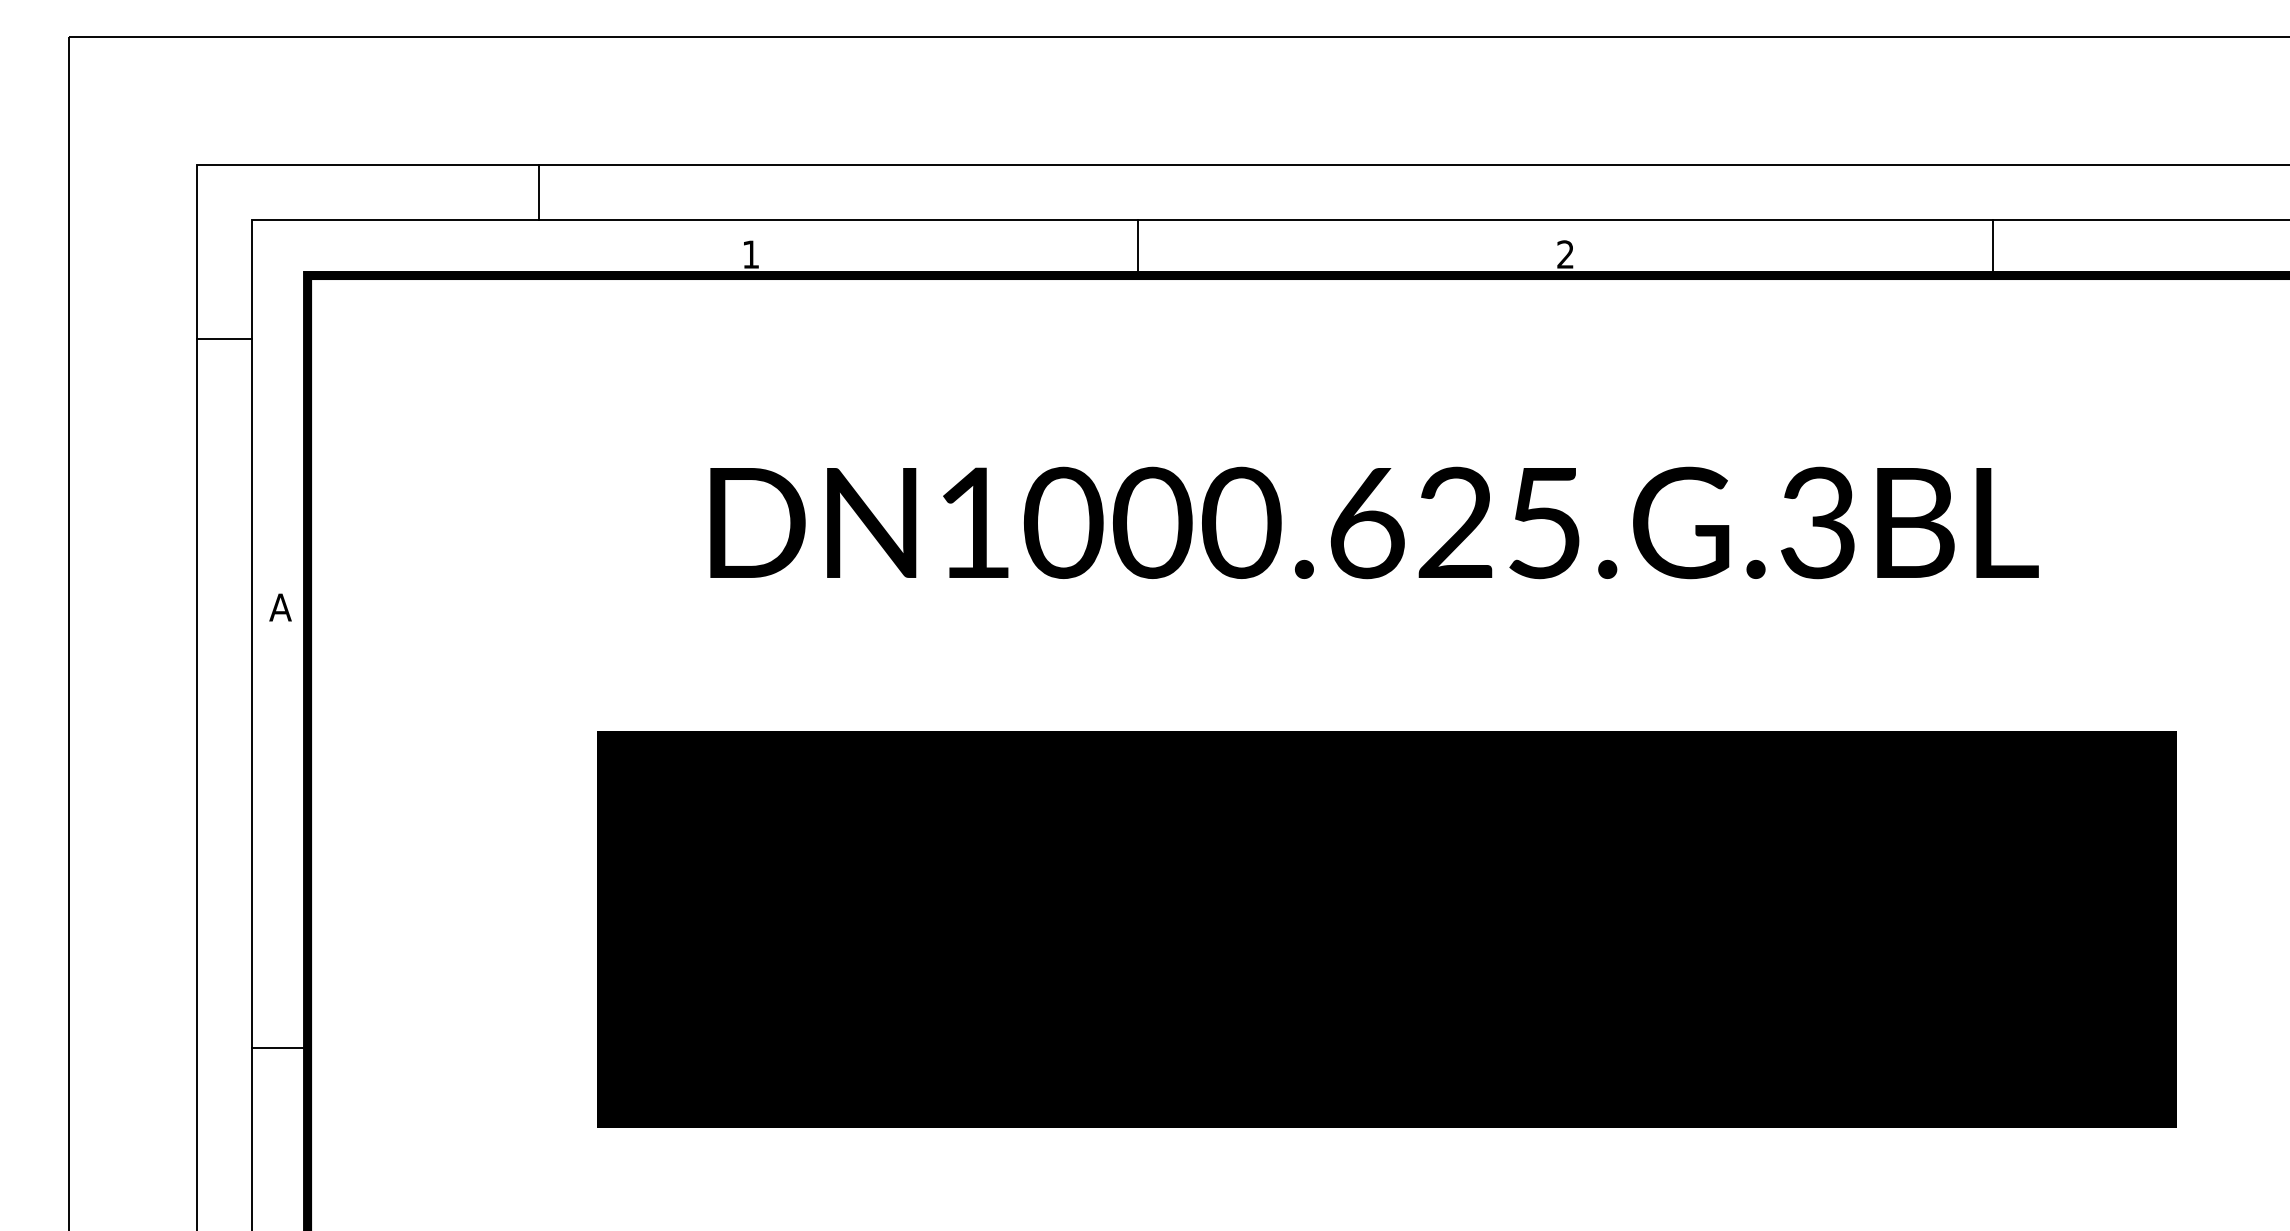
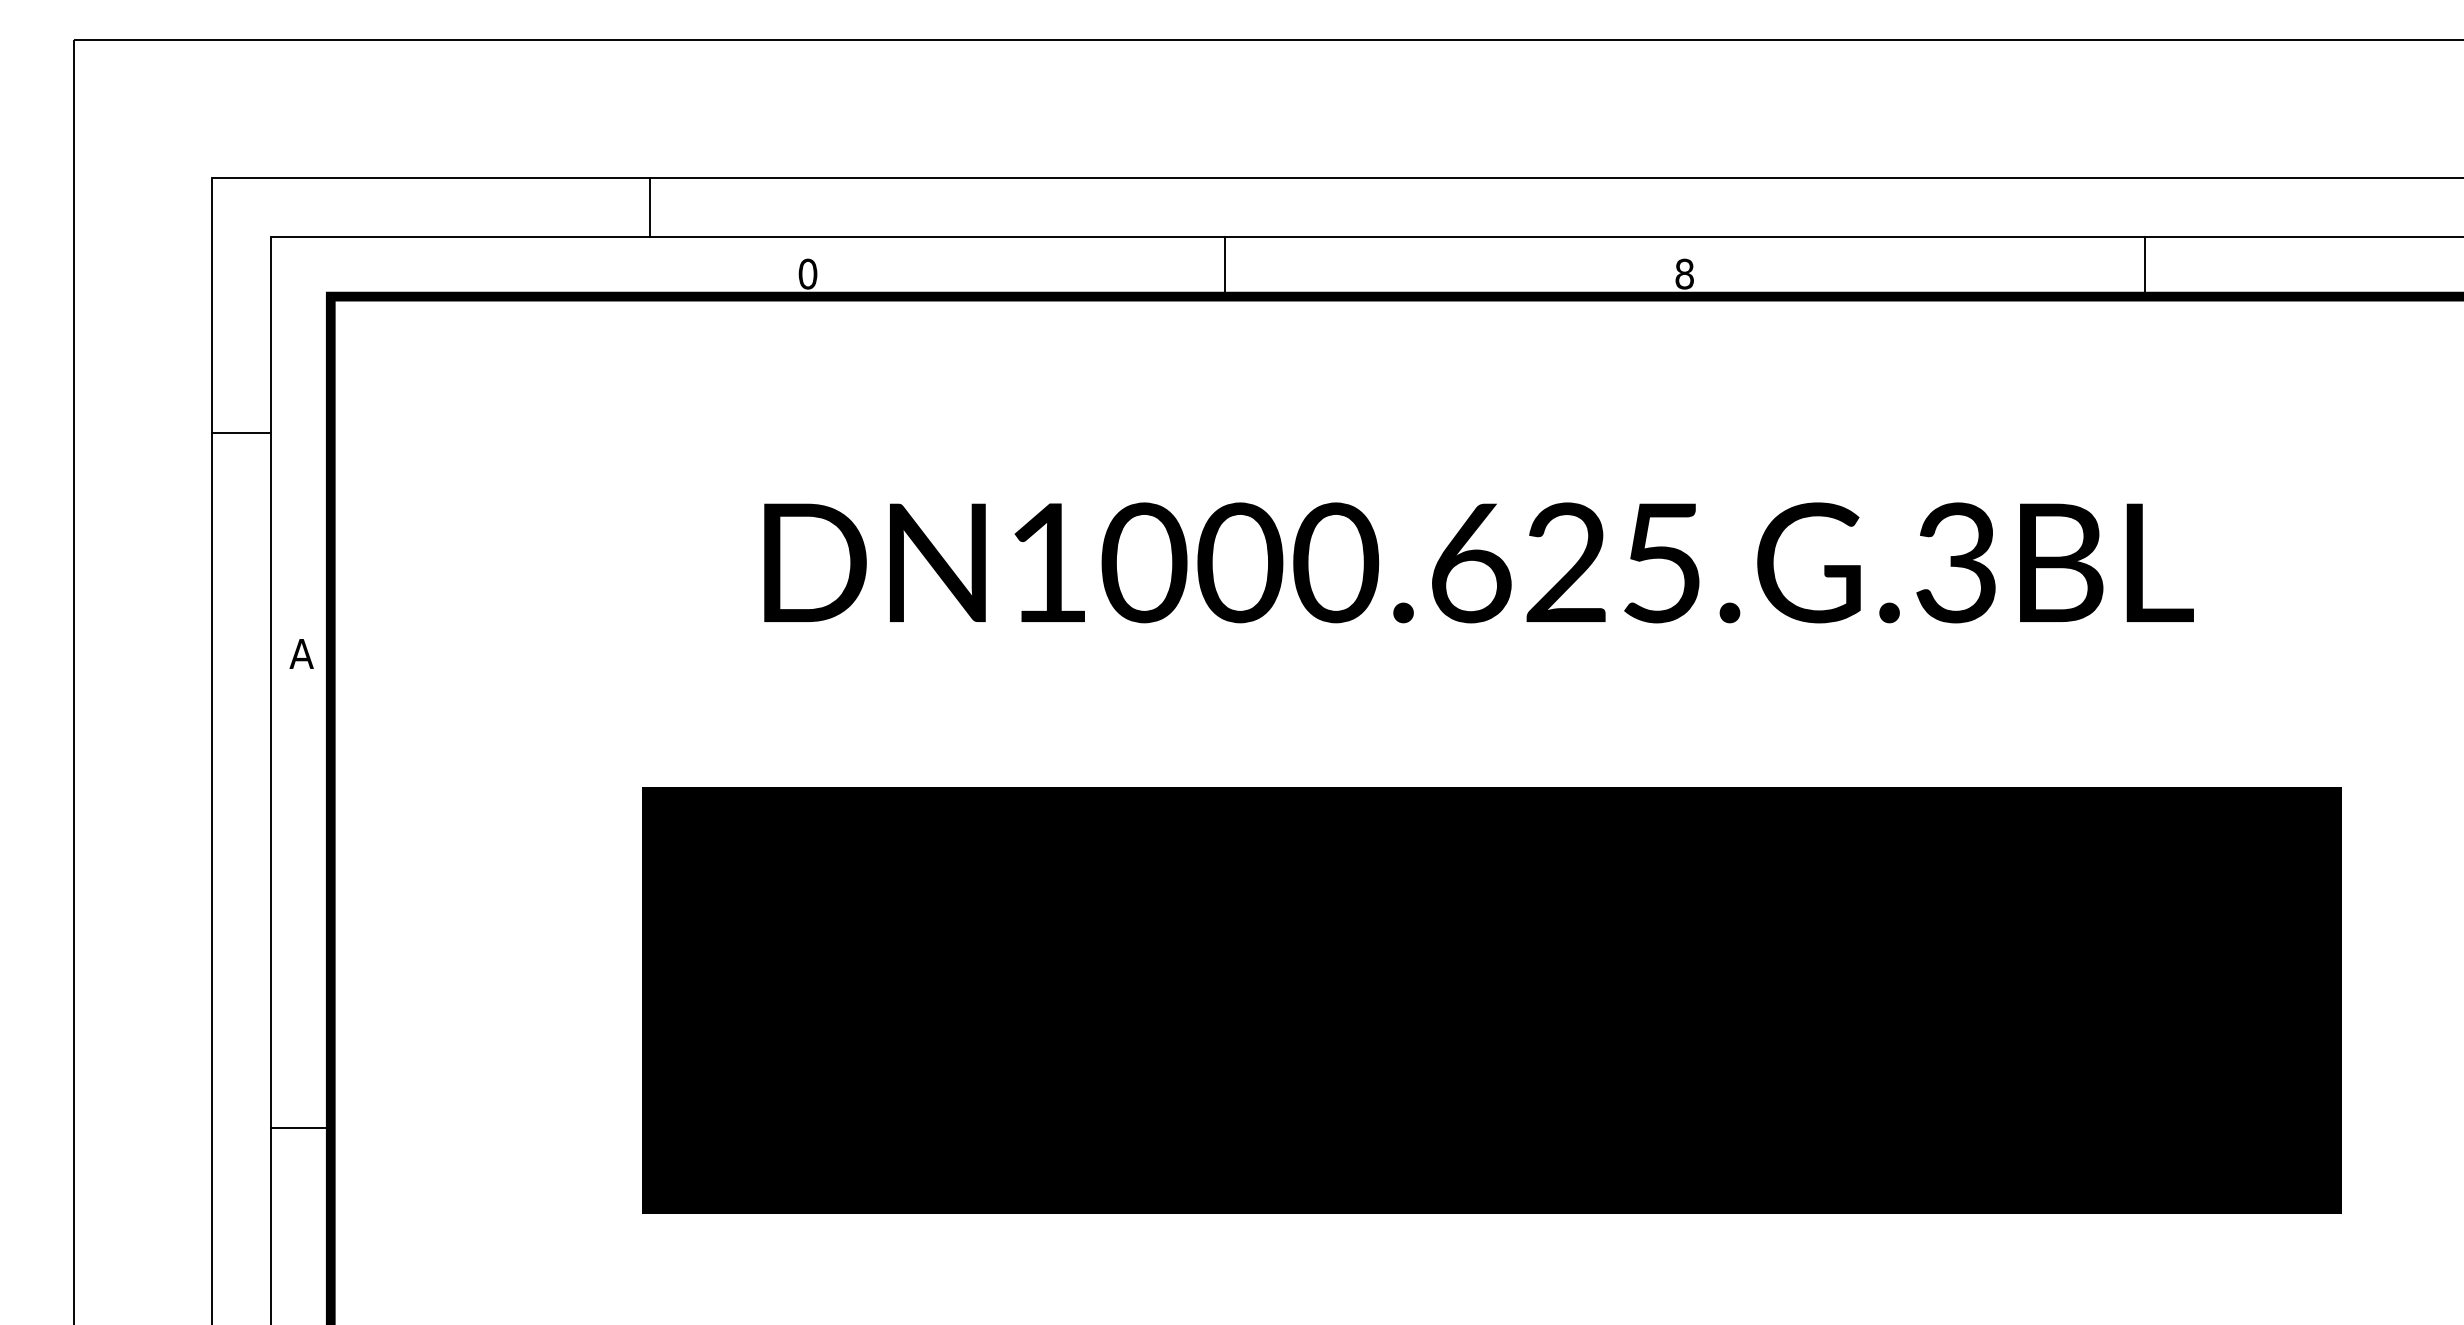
line: (539, 192) -> (650, 207), moved
text: (750, 254) -> (807, 273), 1 -> 0
text: (1565, 254) -> (1684, 273), 2 -> 8
line: (224, 338) -> (241, 433), moved

